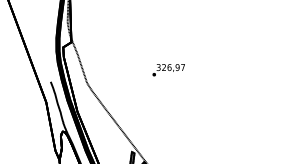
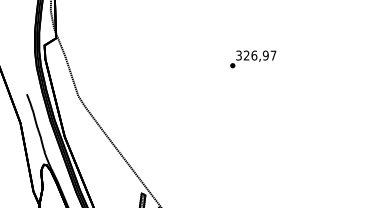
text: (168, 70) -> (252, 59), moved

